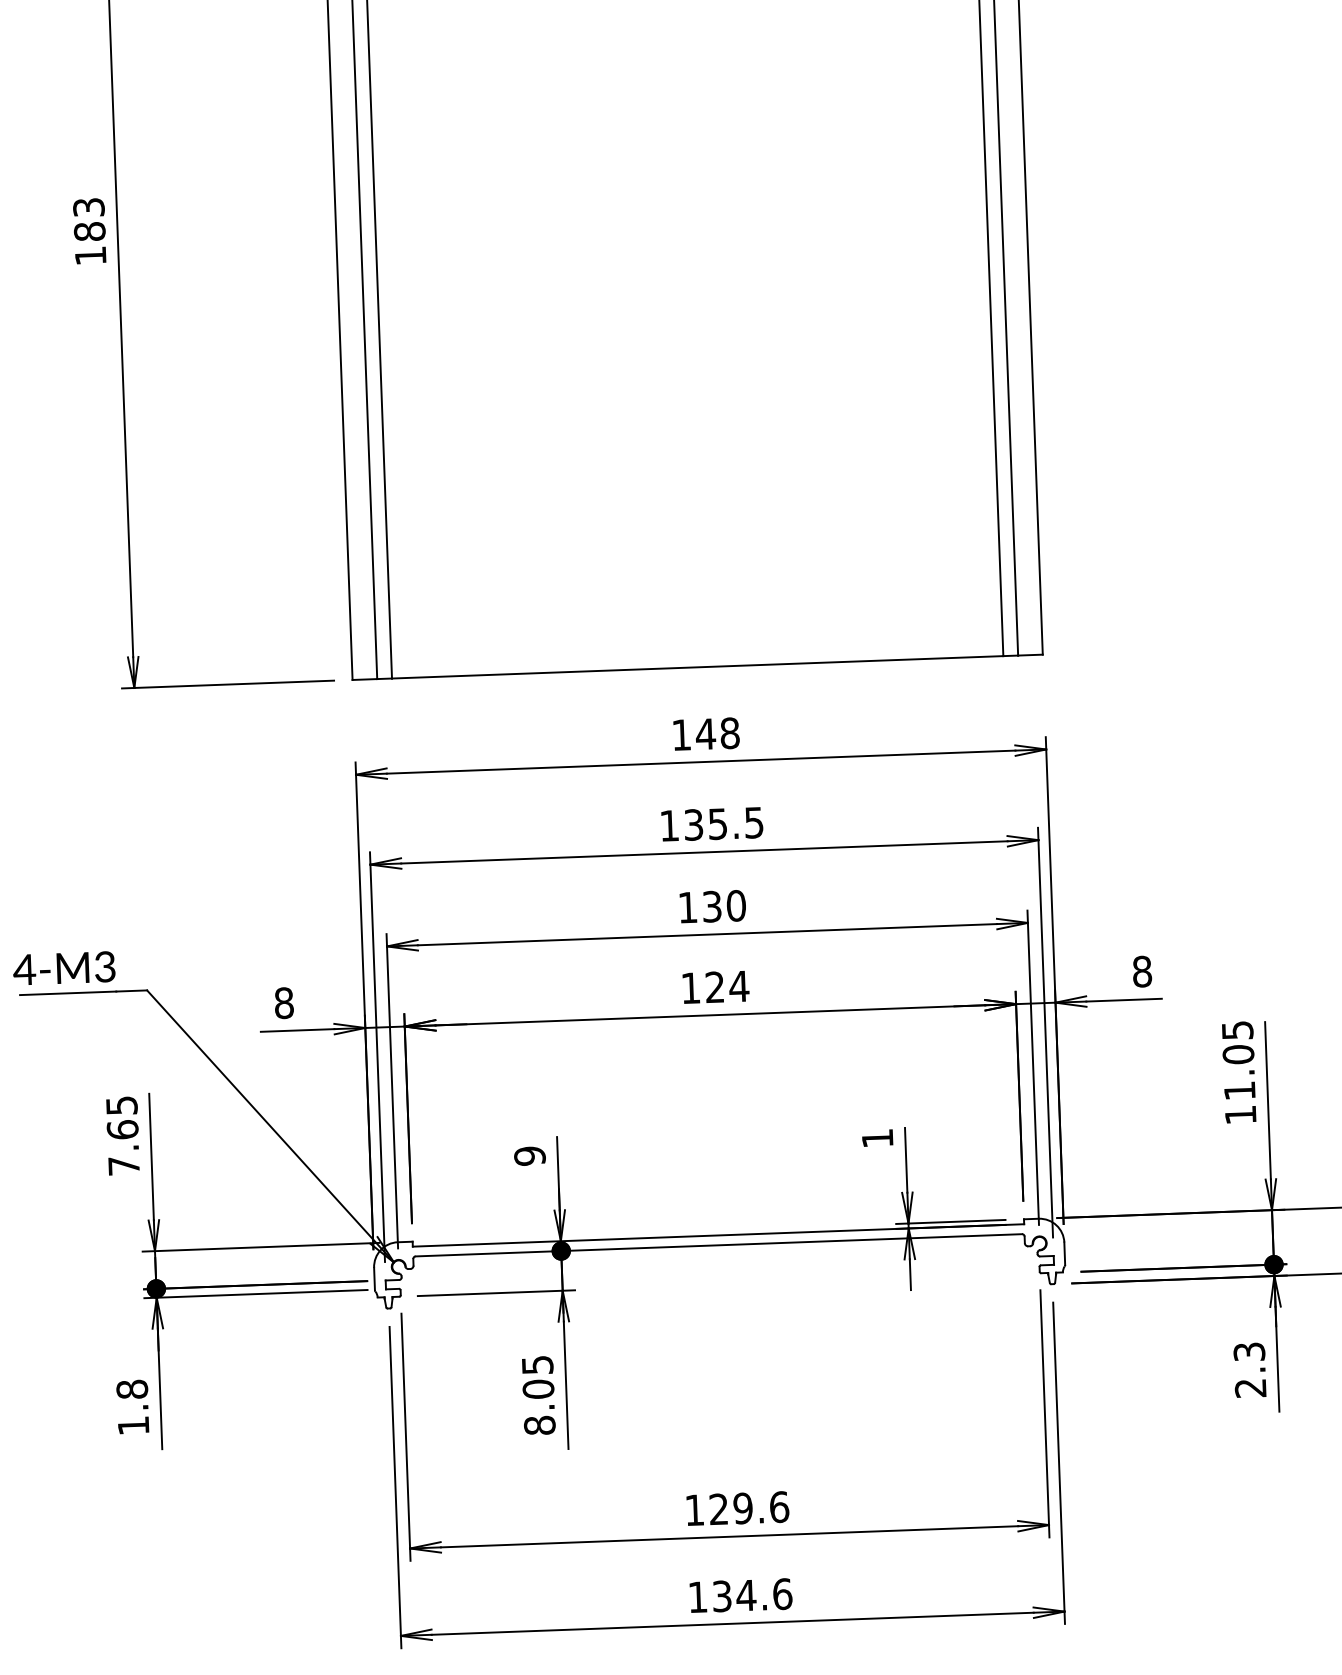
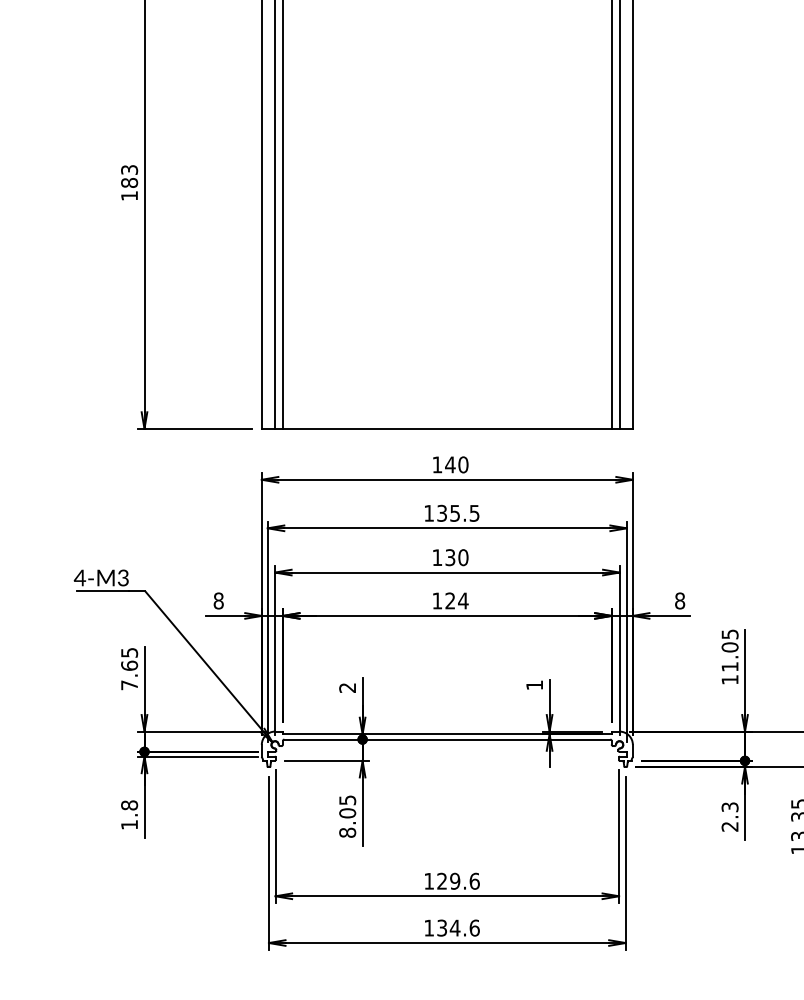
text: (730, 732) -> (463, 464), 148 -> 140
text: (529, 1157) -> (347, 688), 9 -> 2

